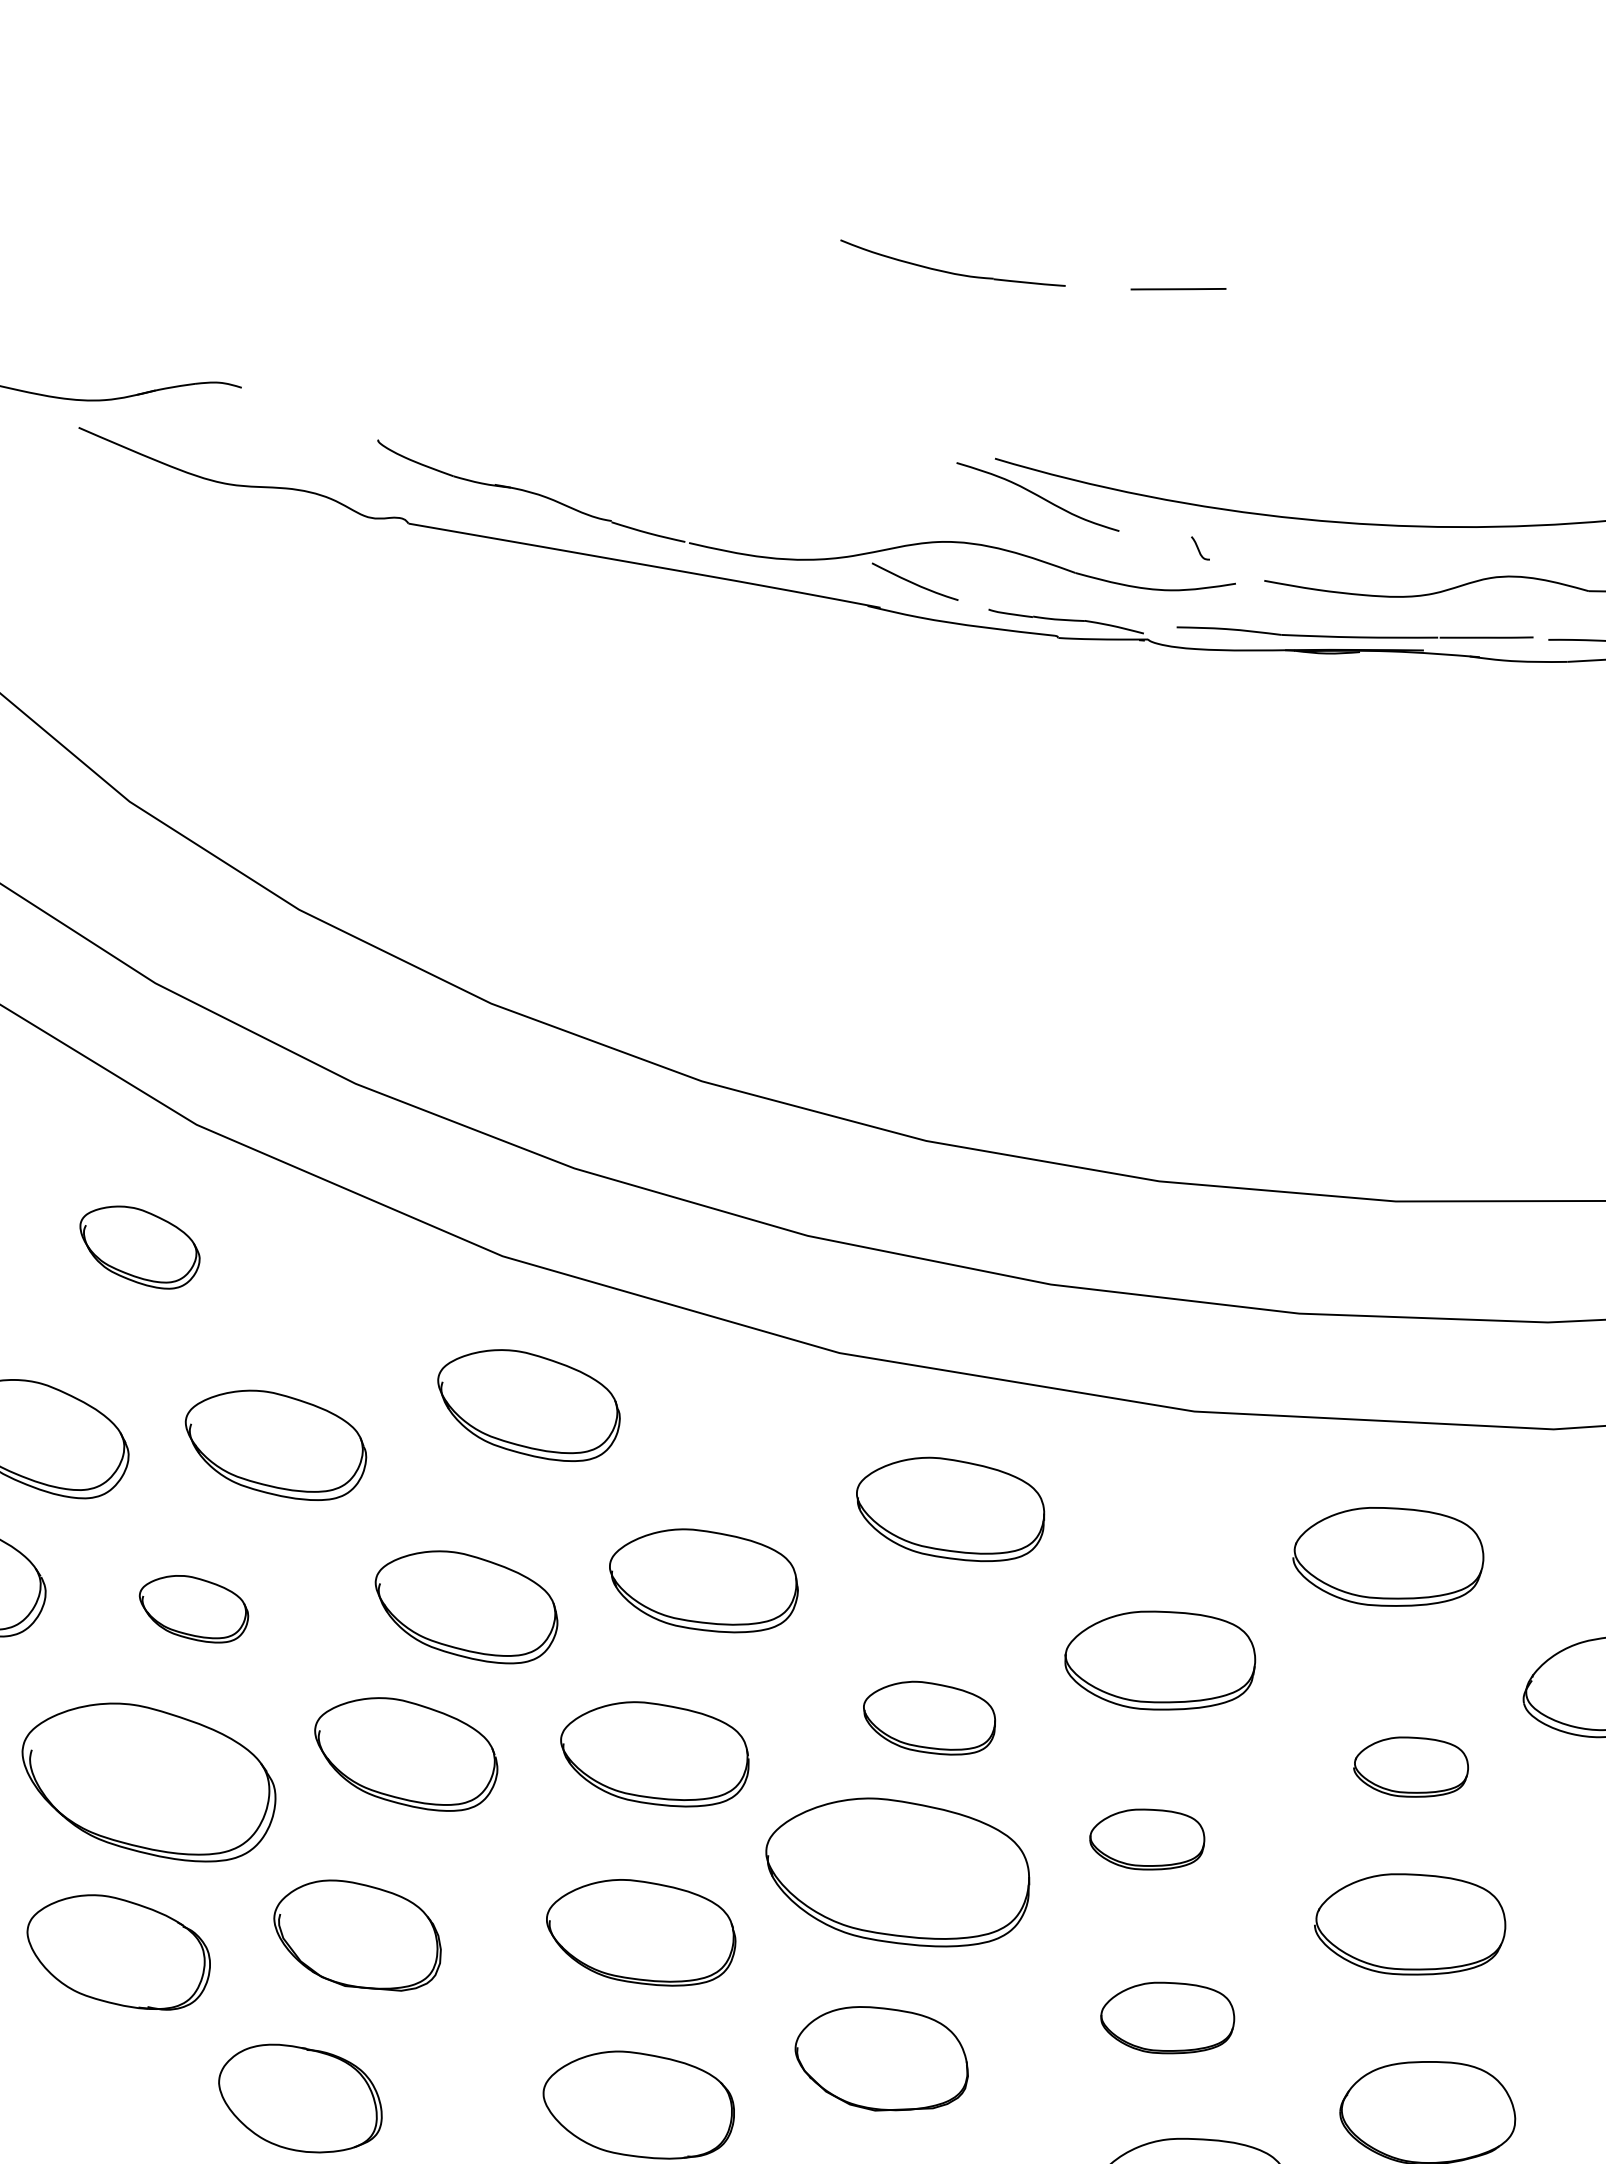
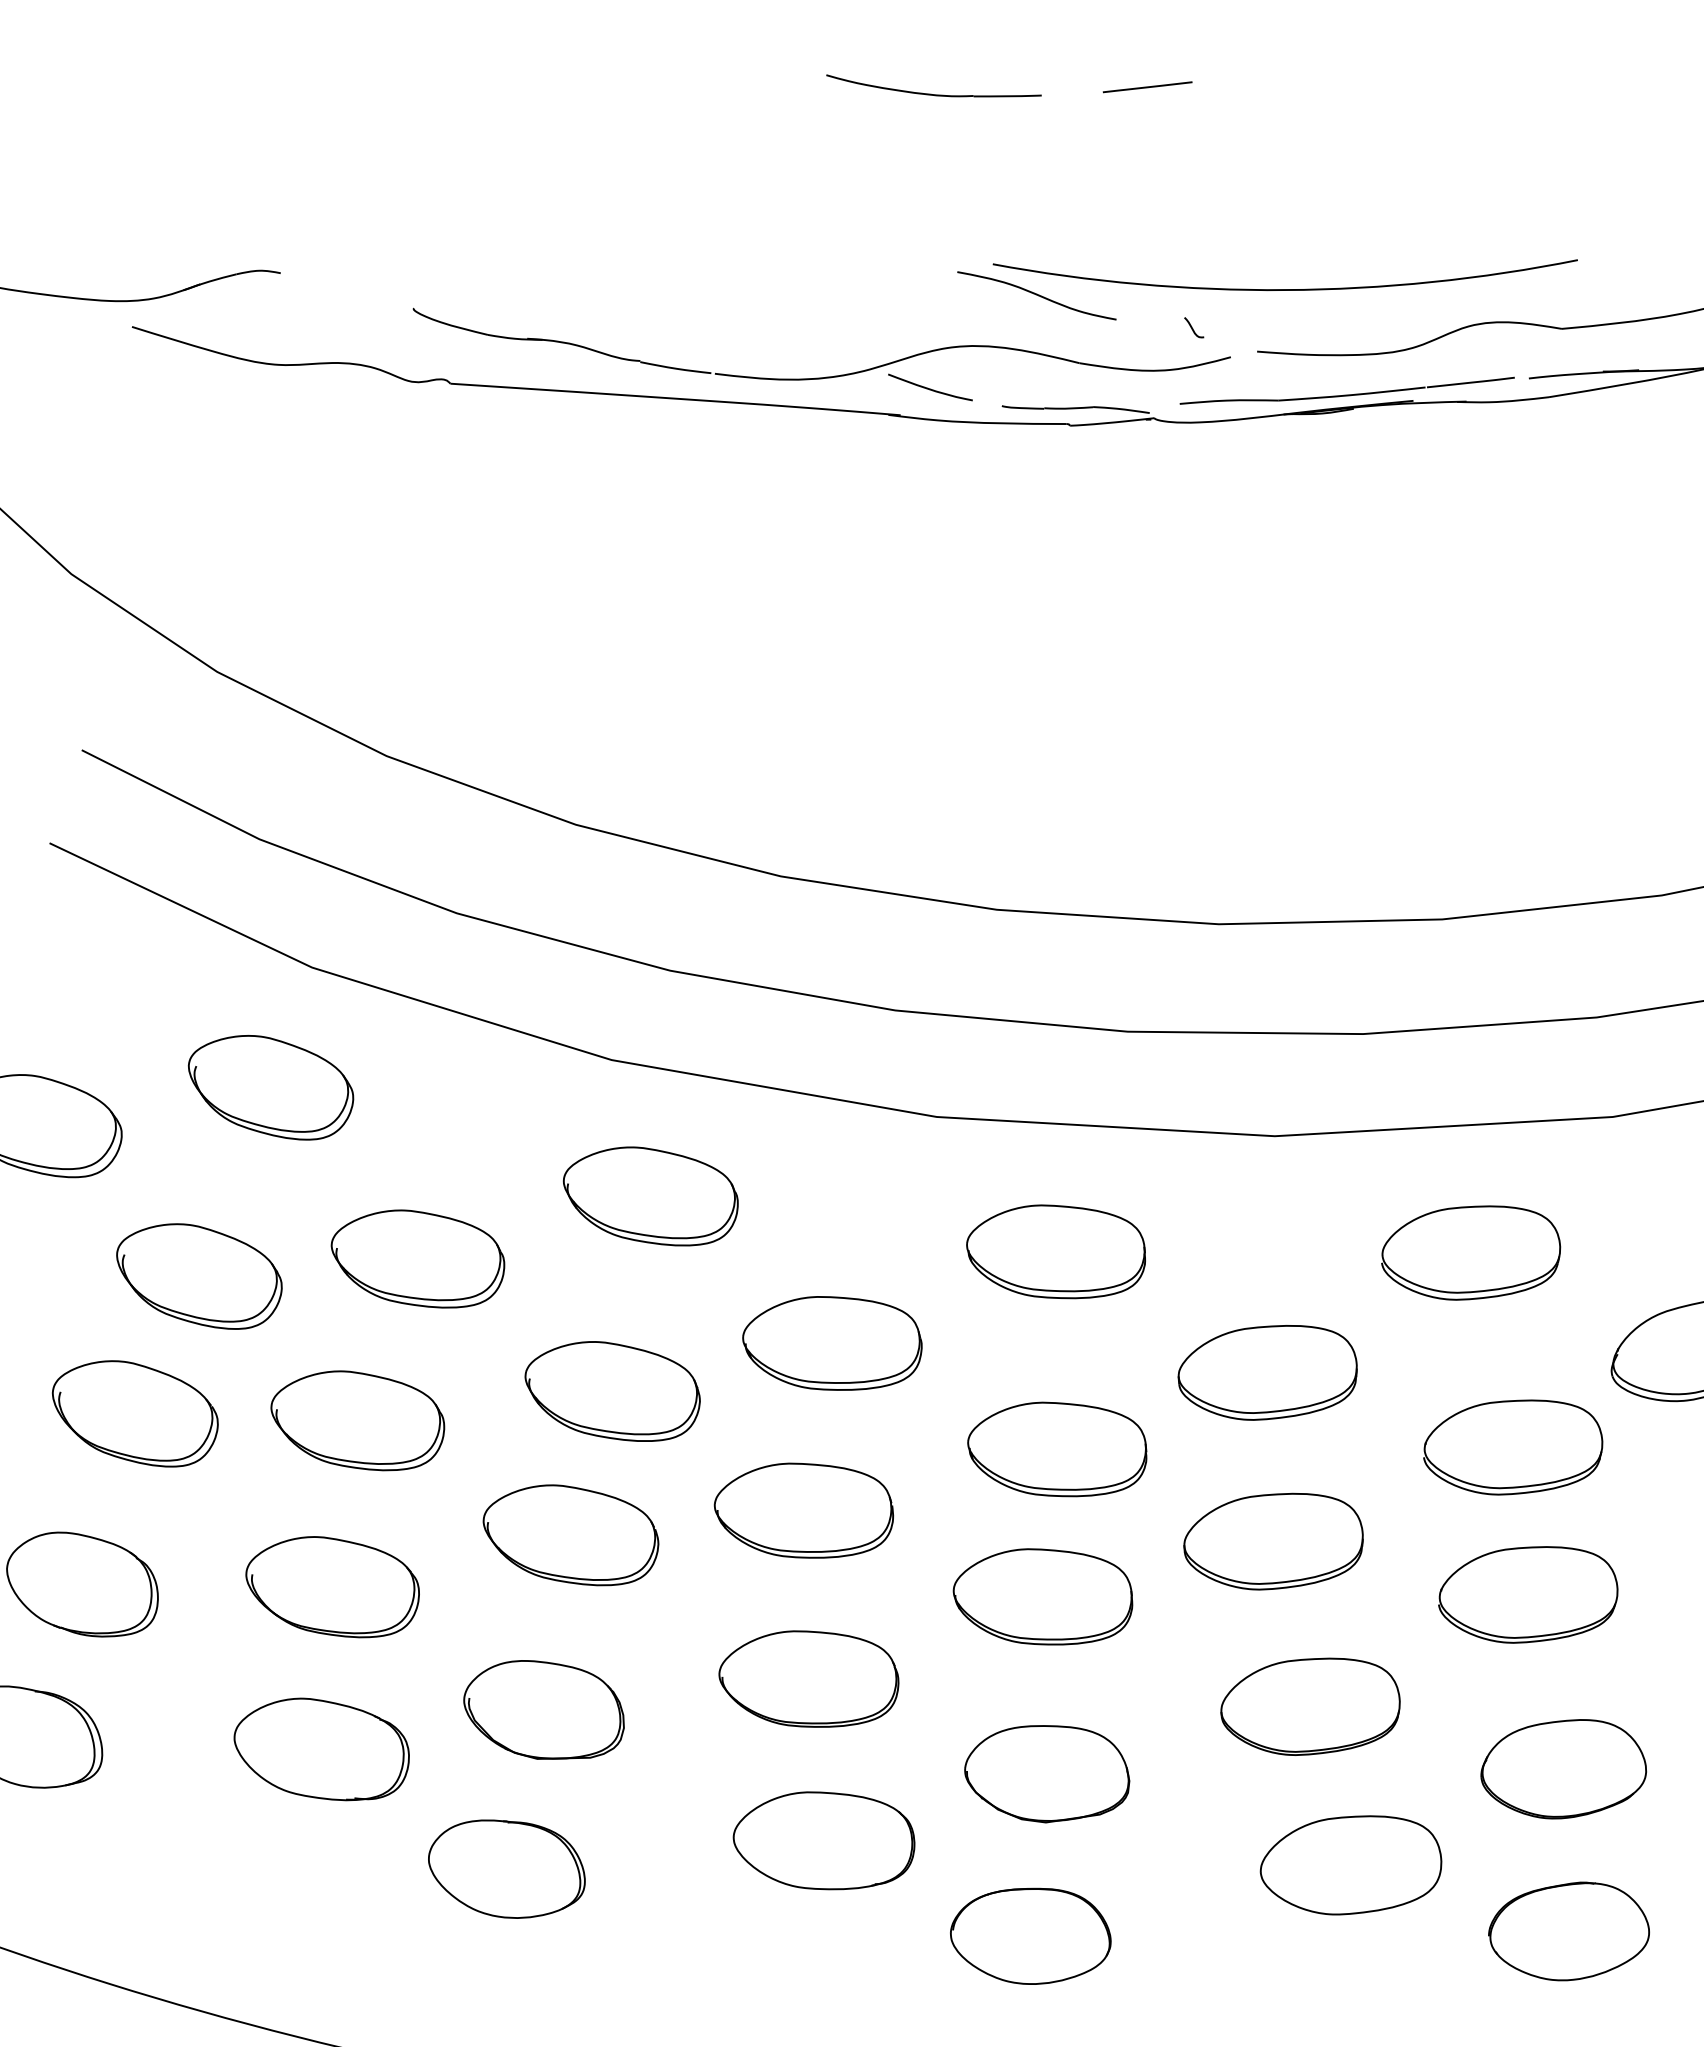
part: (139, 1246) -> (270, 1087), size x1.43
part: (193, 1608) -> (357, 1420), size x1.67
part: (929, 1717) -> (1057, 1449), size x1.43
part: (1411, 1767) -> (1513, 1447), size x1.67
part: (148, 1781) -> (332, 1587), size x0.71
part: (1147, 1839) -> (1273, 1541), size x1.67
part: (897, 1871) -> (1042, 1596), size x0.71
part: (1167, 2017) -> (1310, 1706), size x1.43

